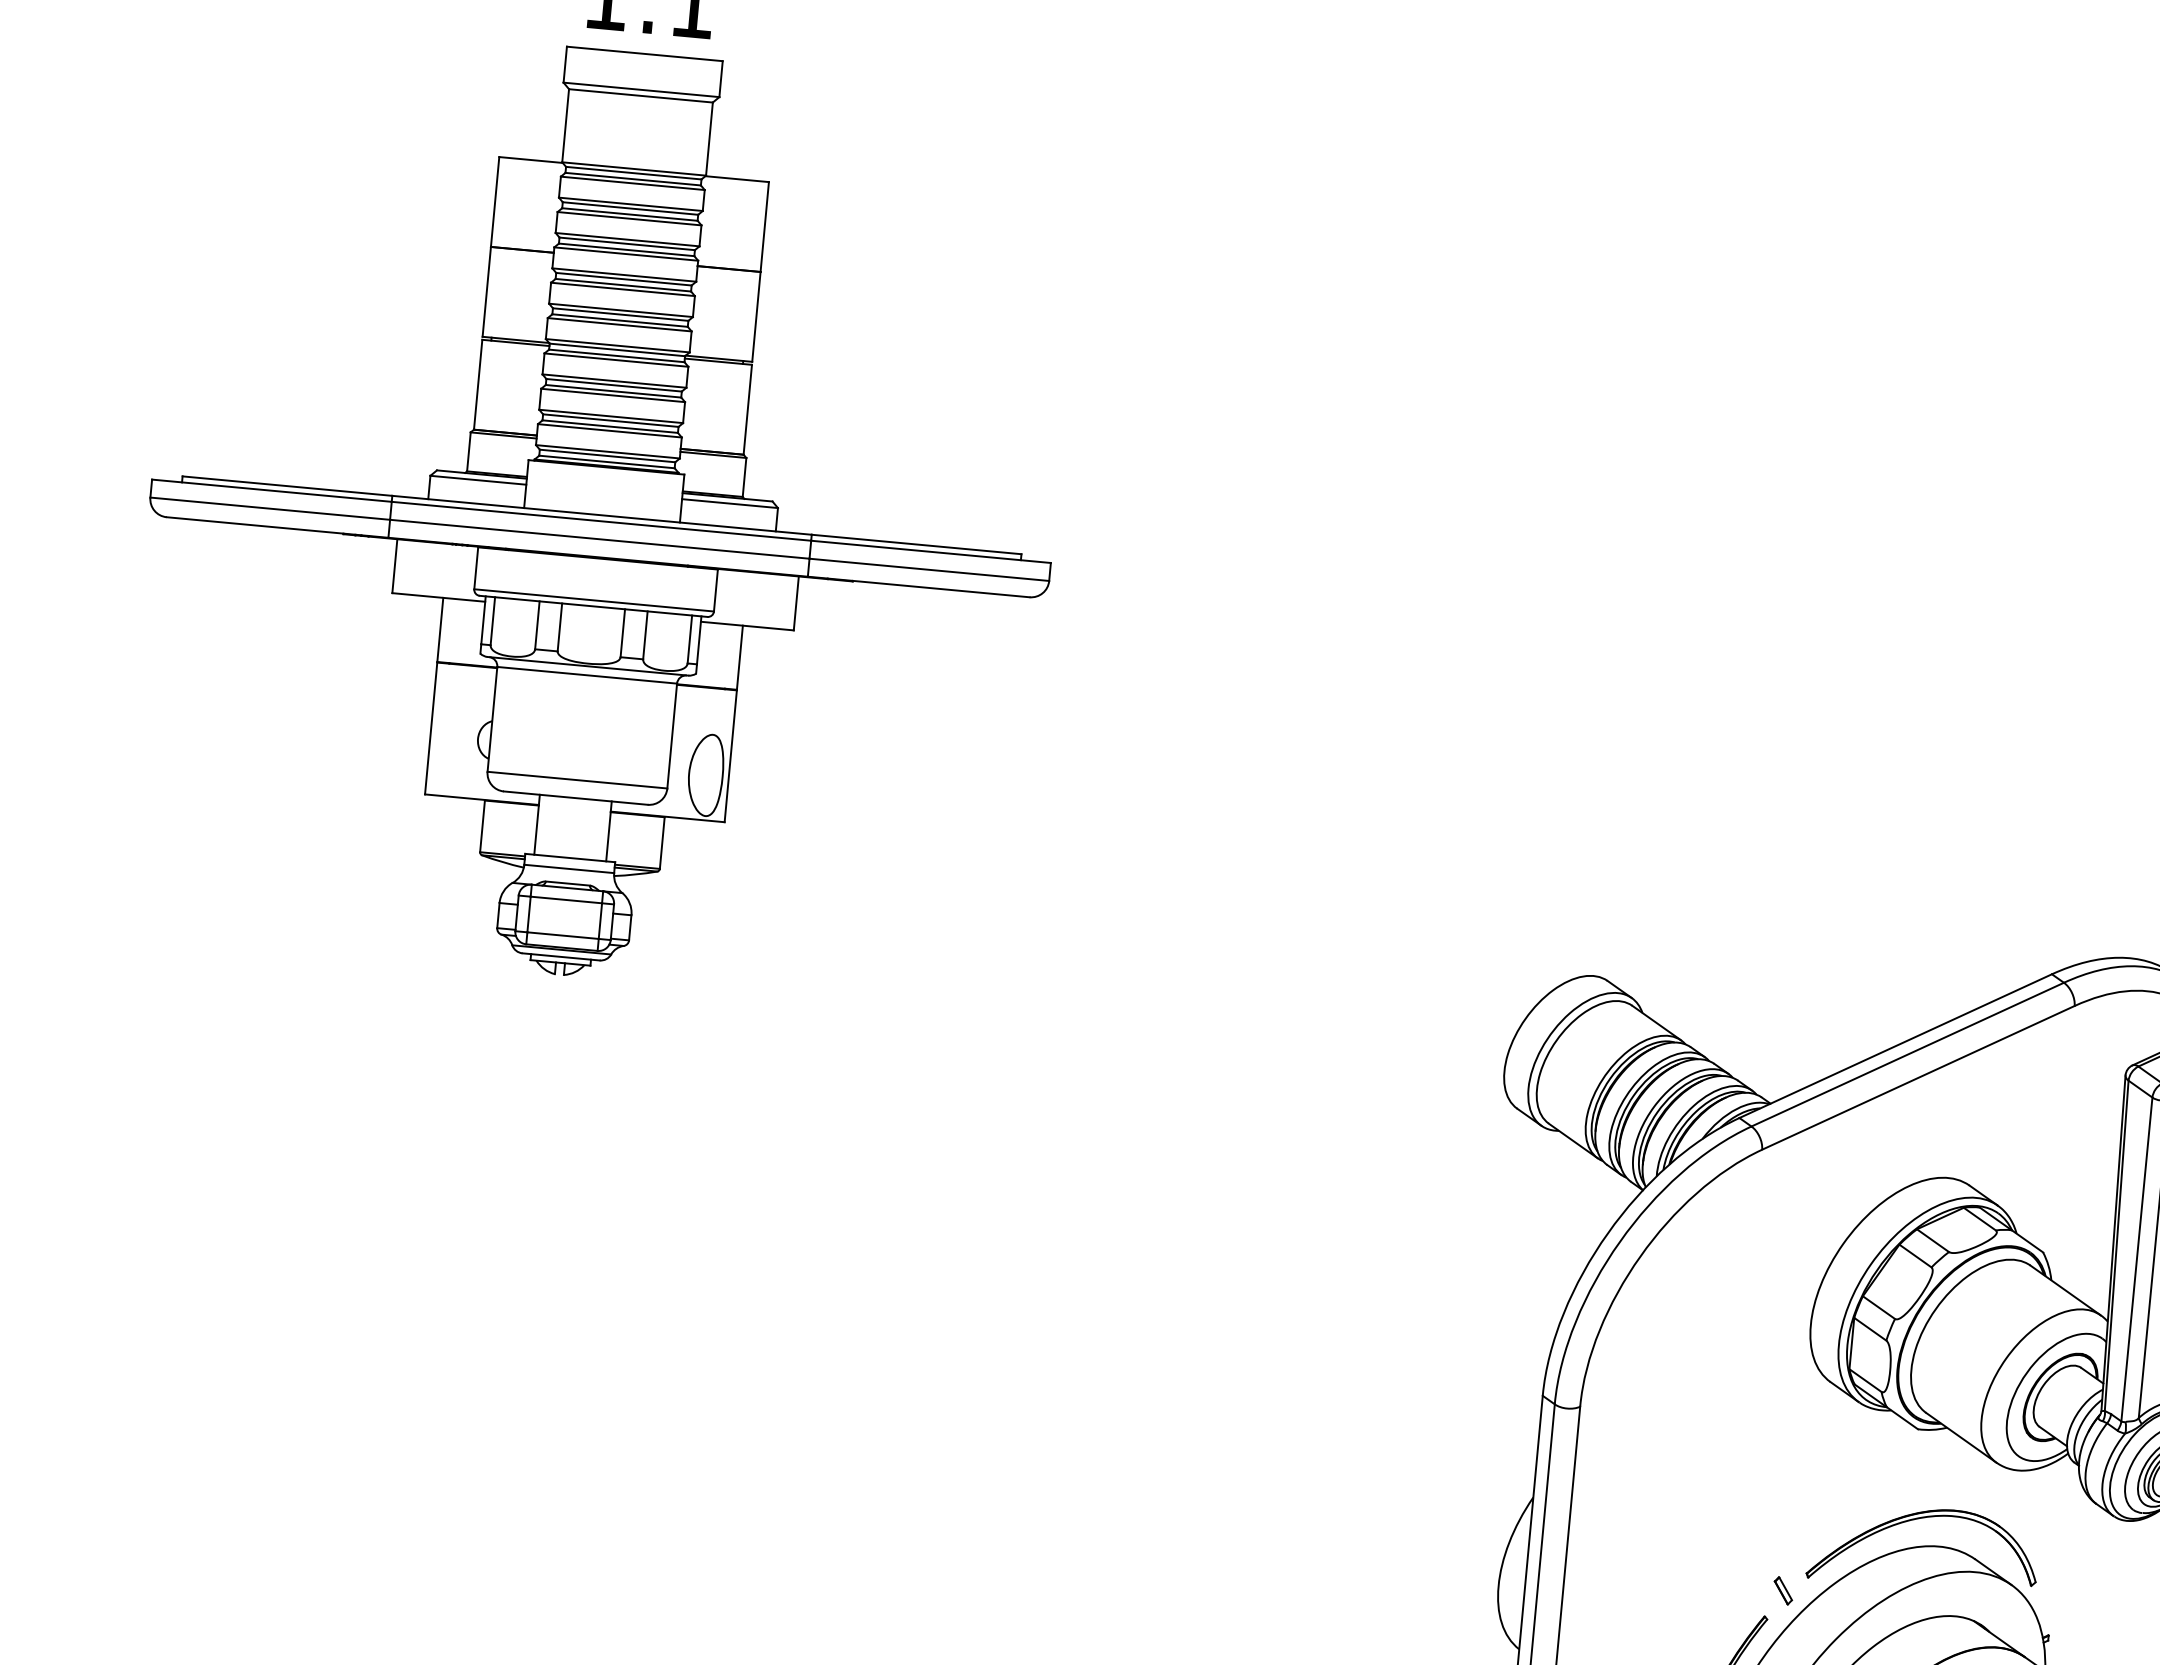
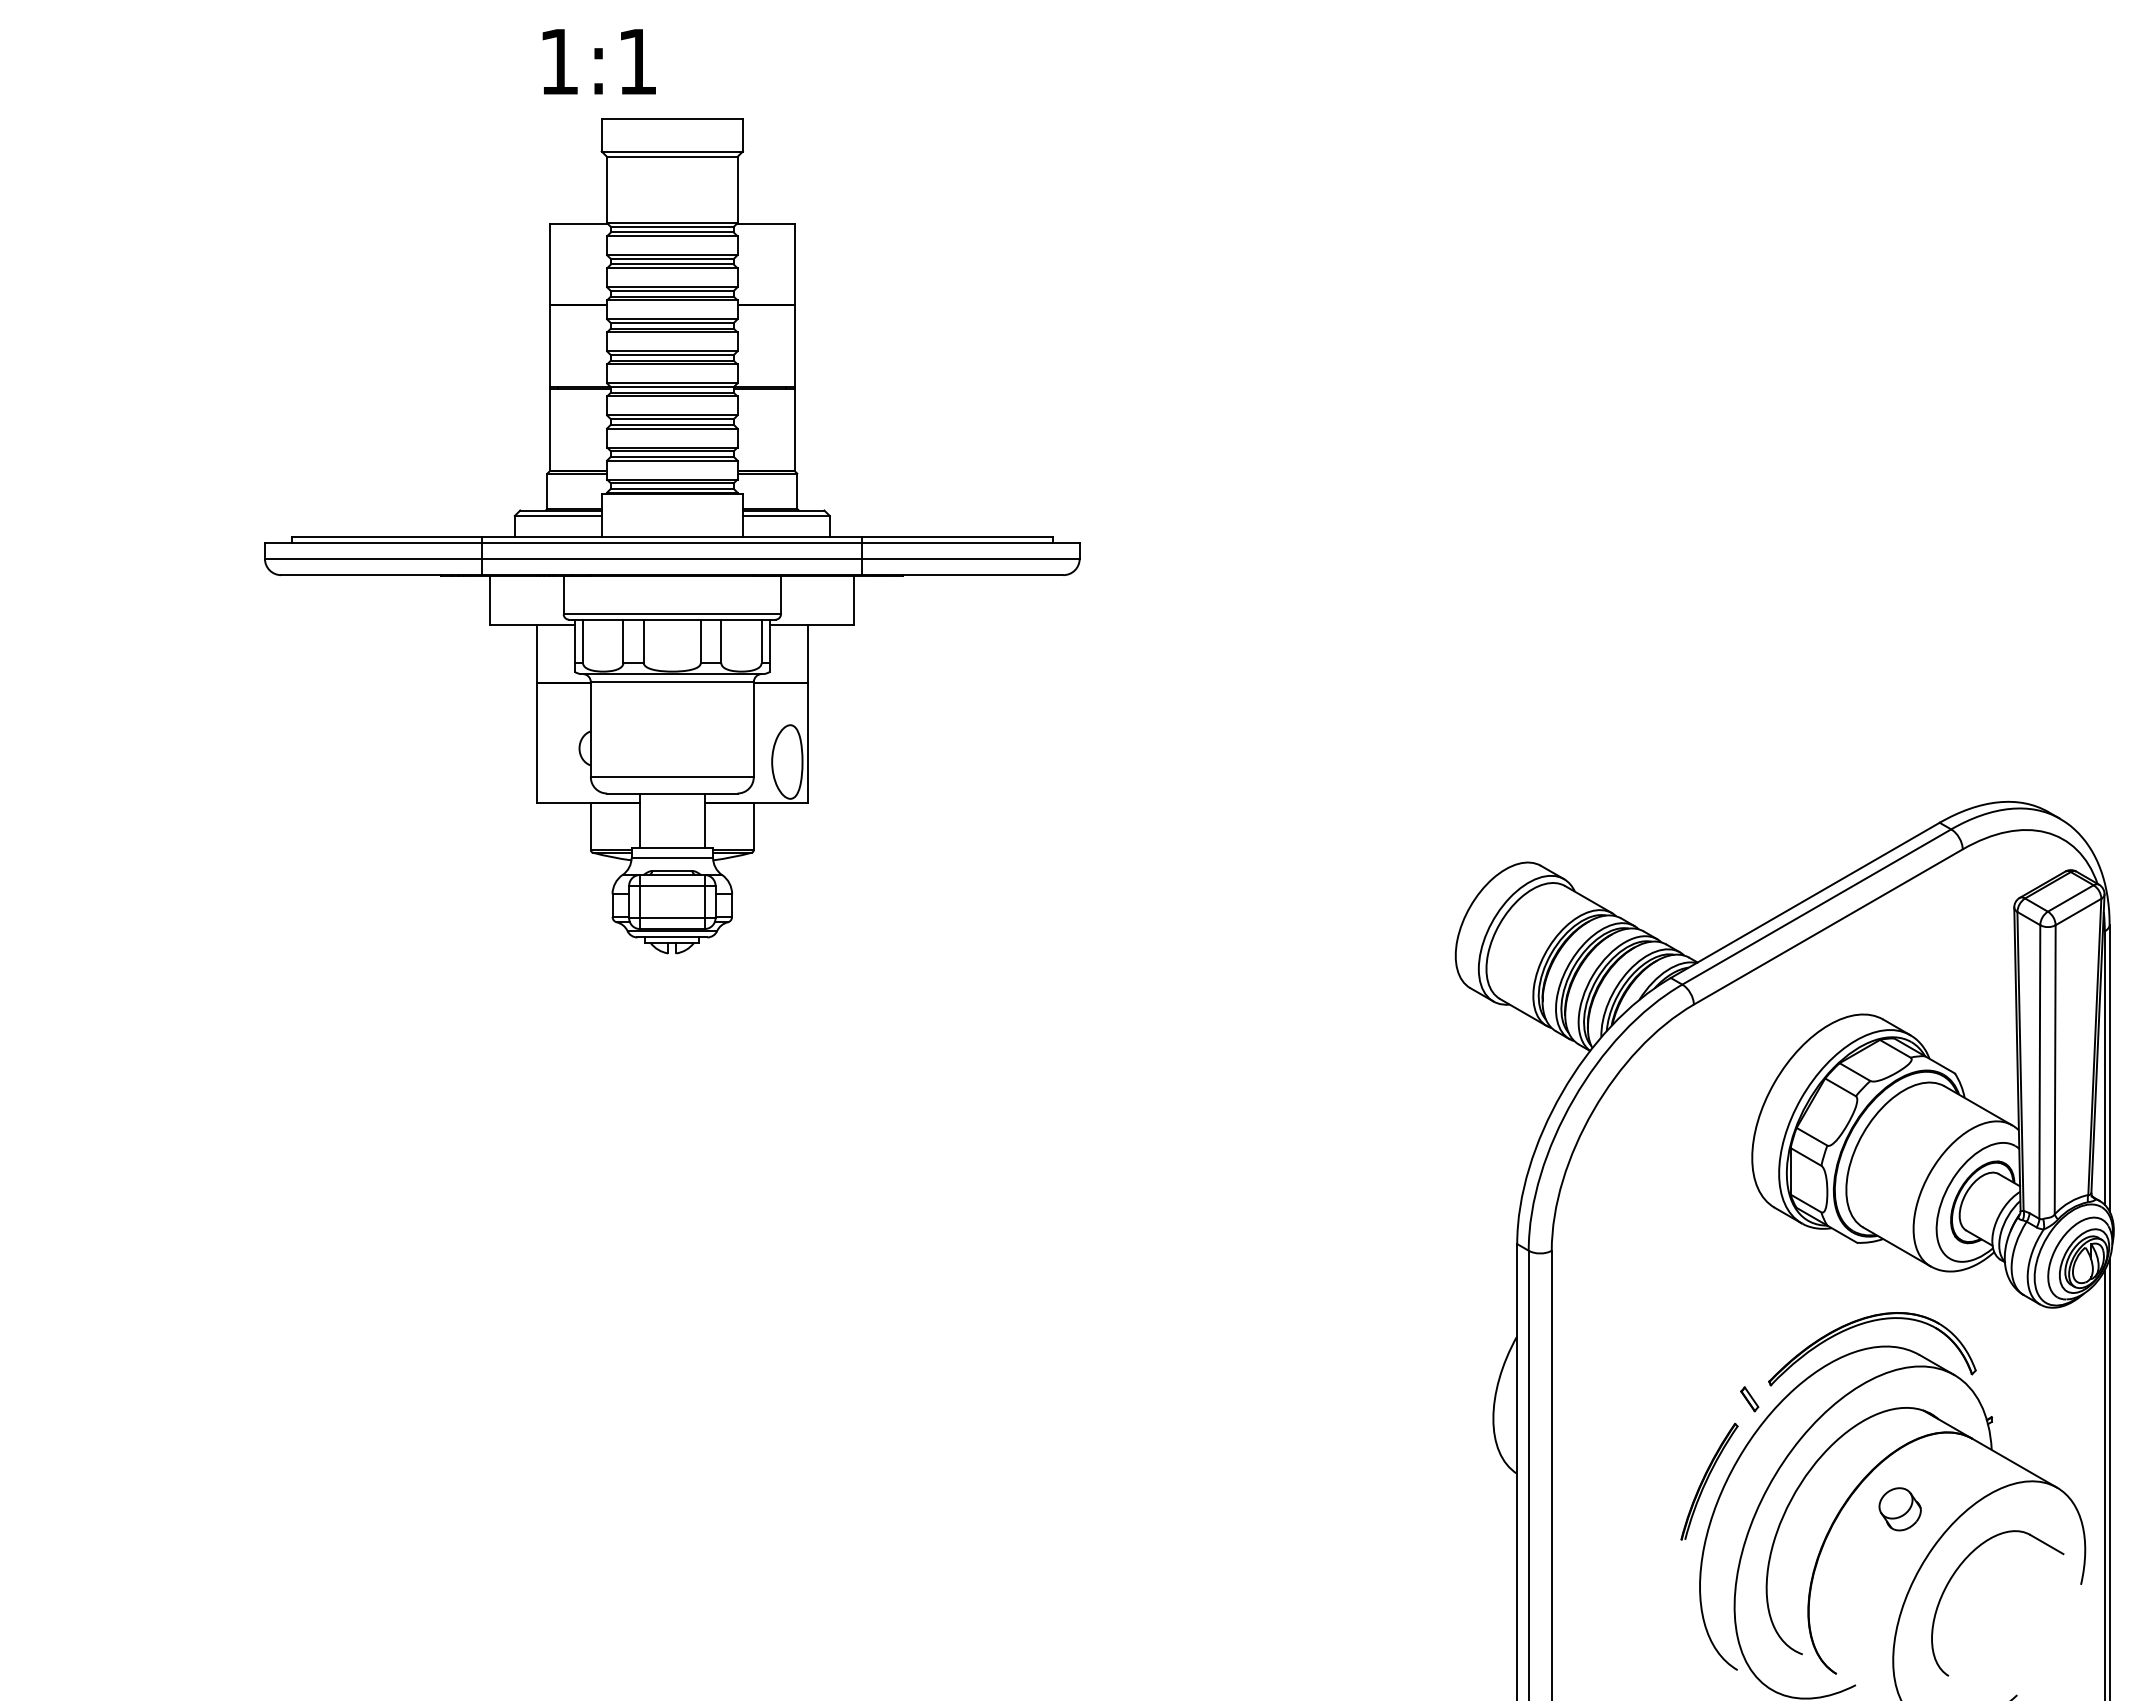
part: (602, 514) -> (672, 536), moved

